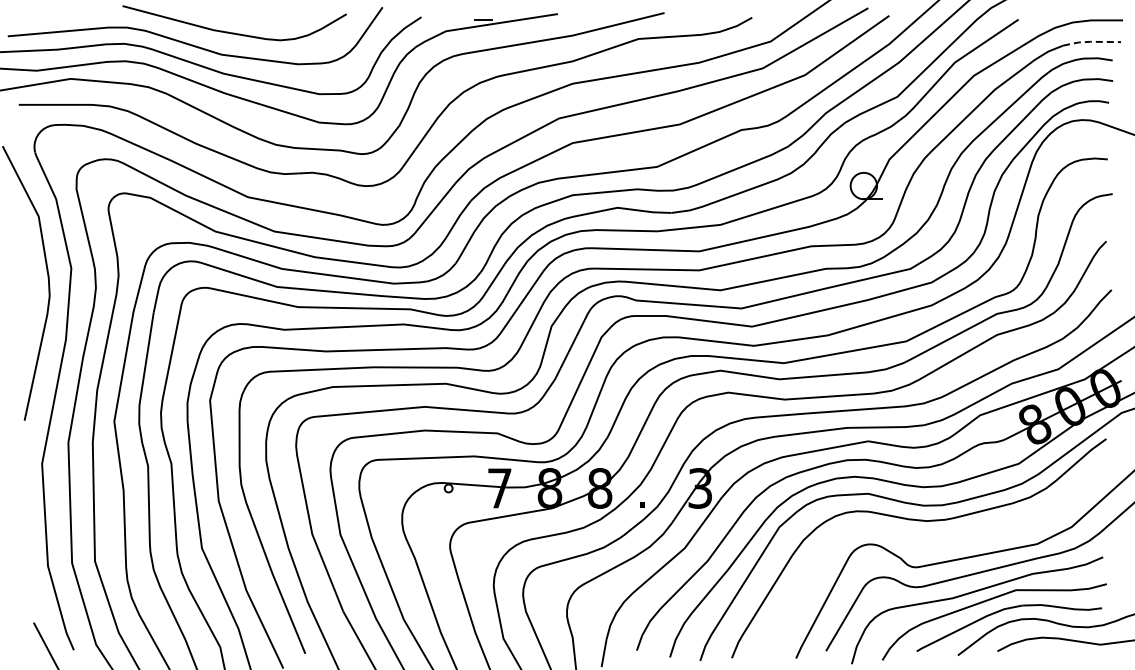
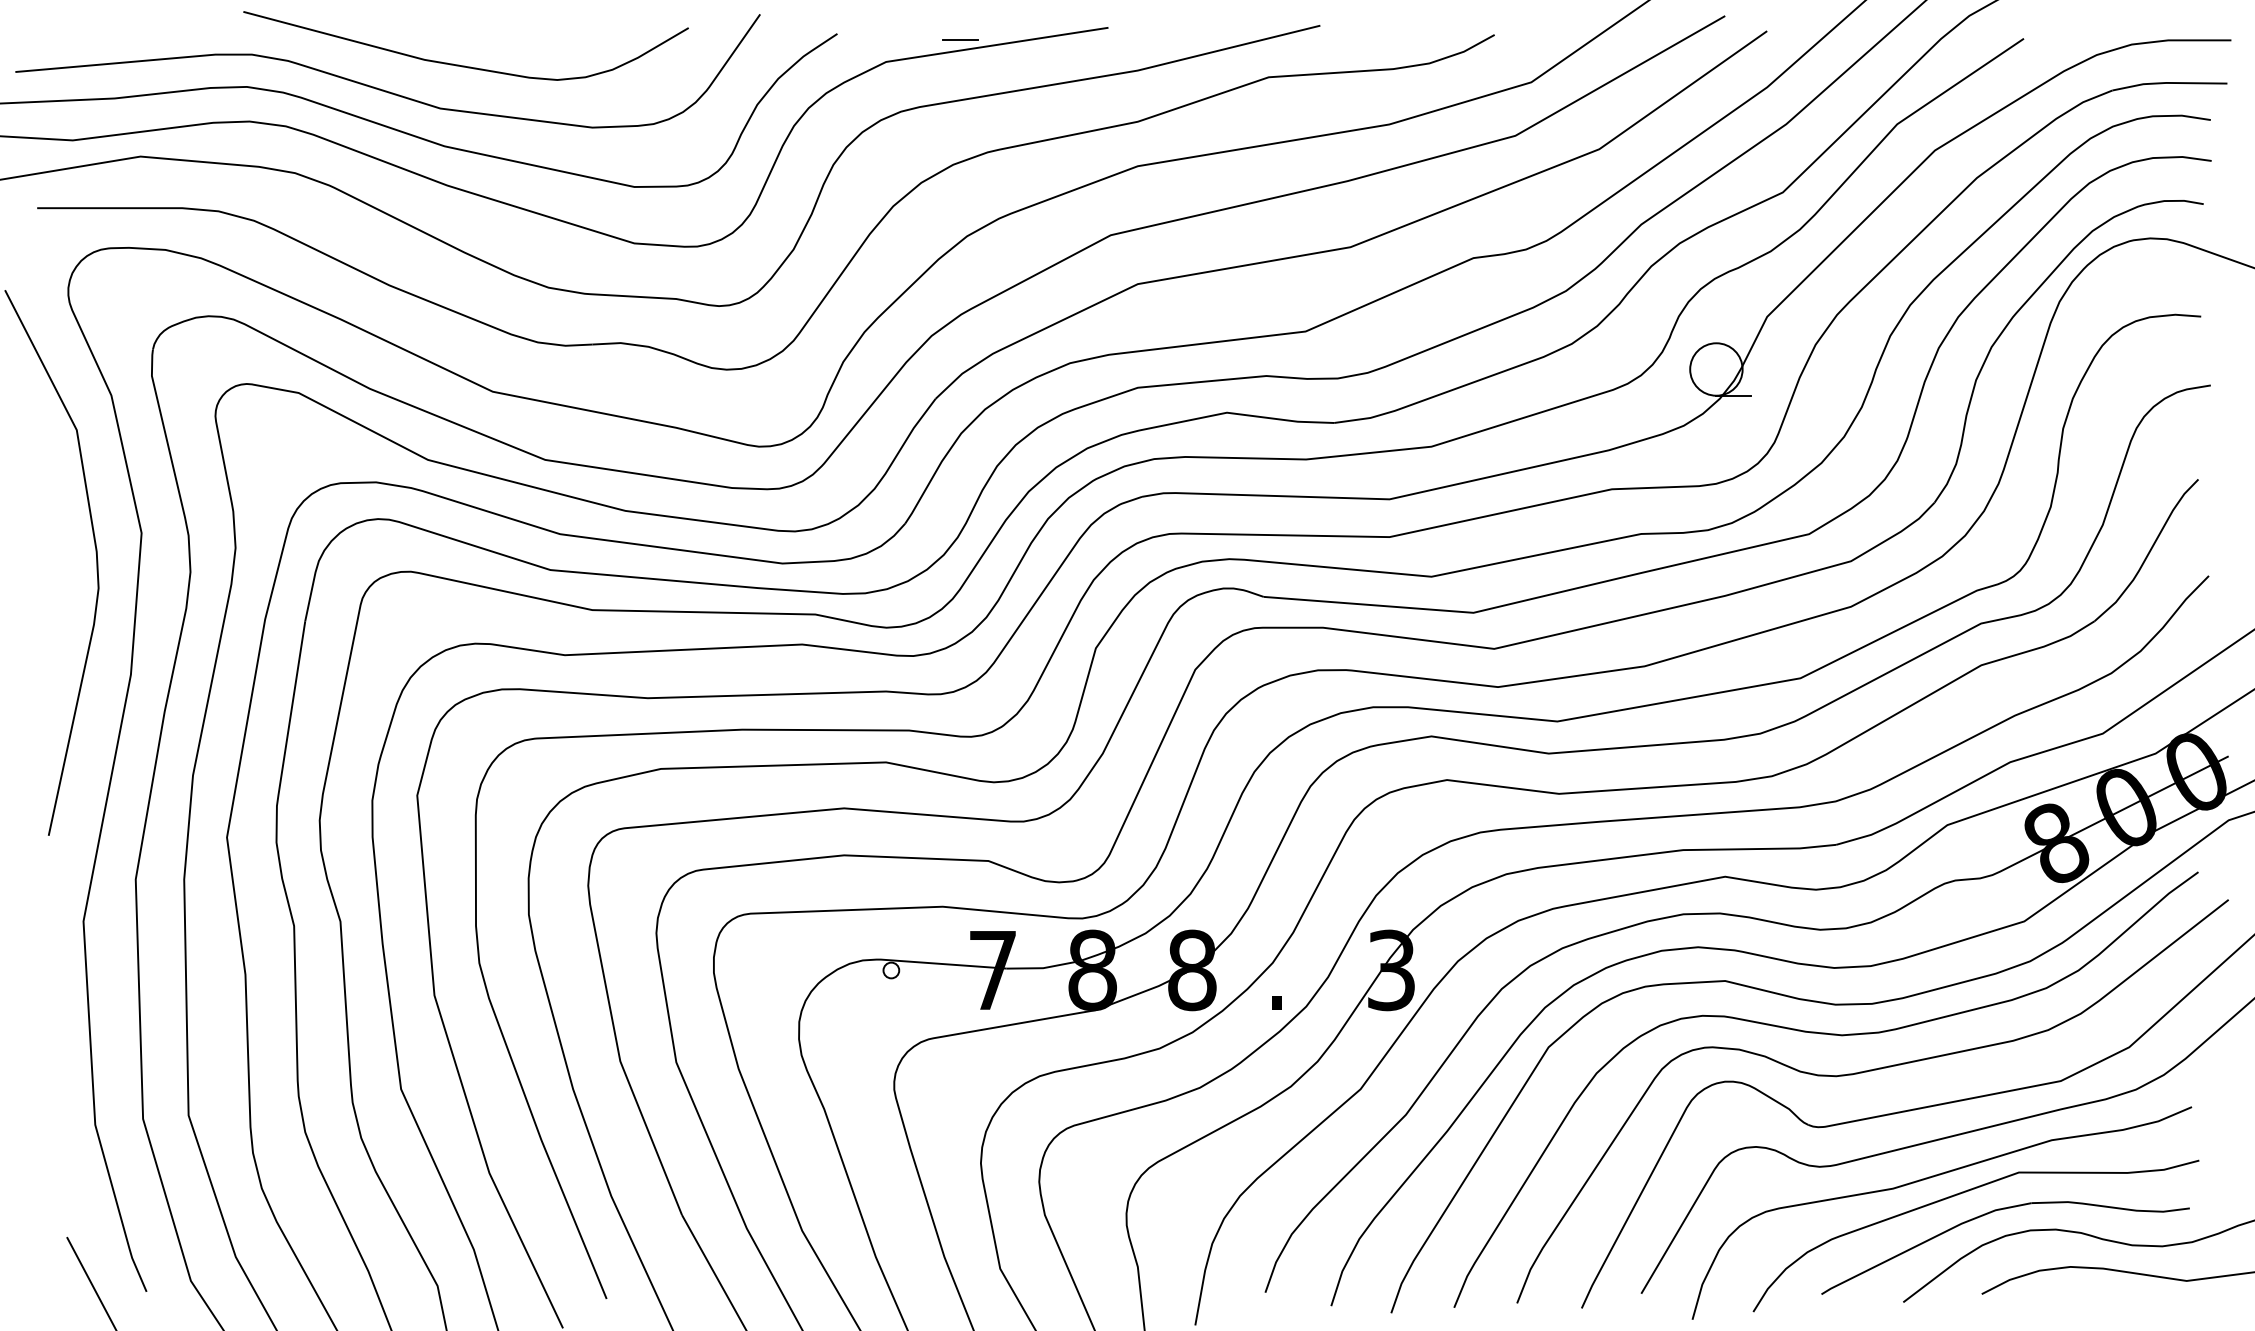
line: (1091, 41) -> (2168, 82), dashed -> solid
curve: (939, 540) -> (1866, 1073), added

